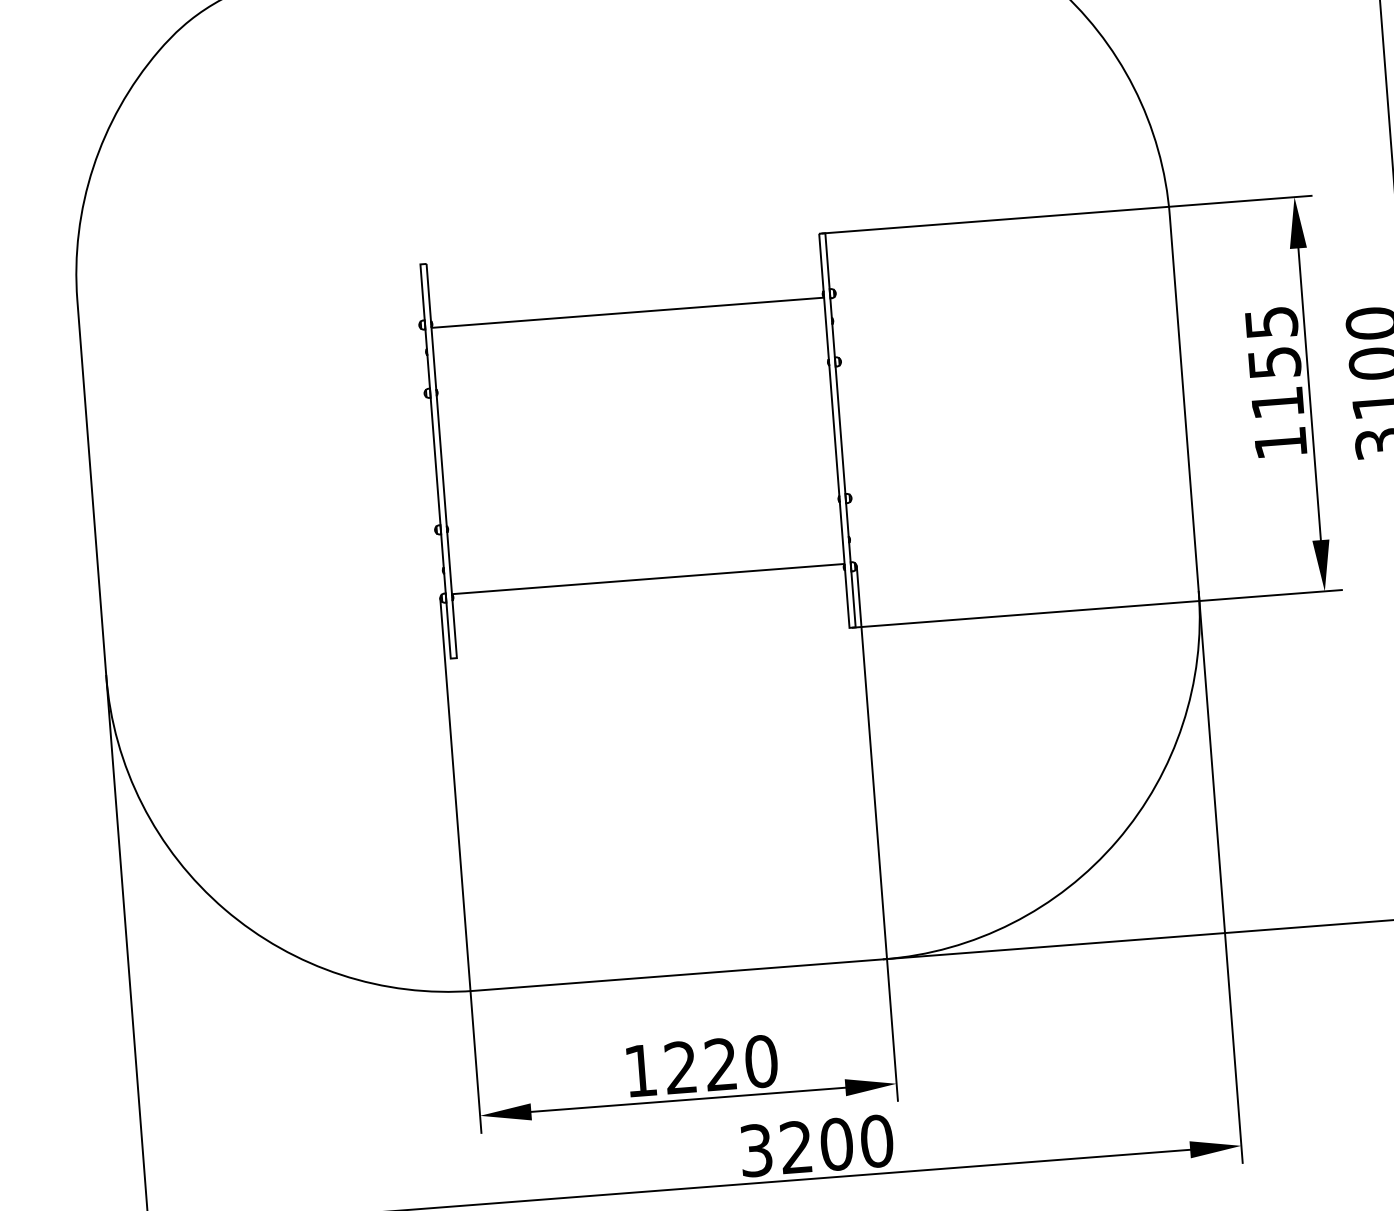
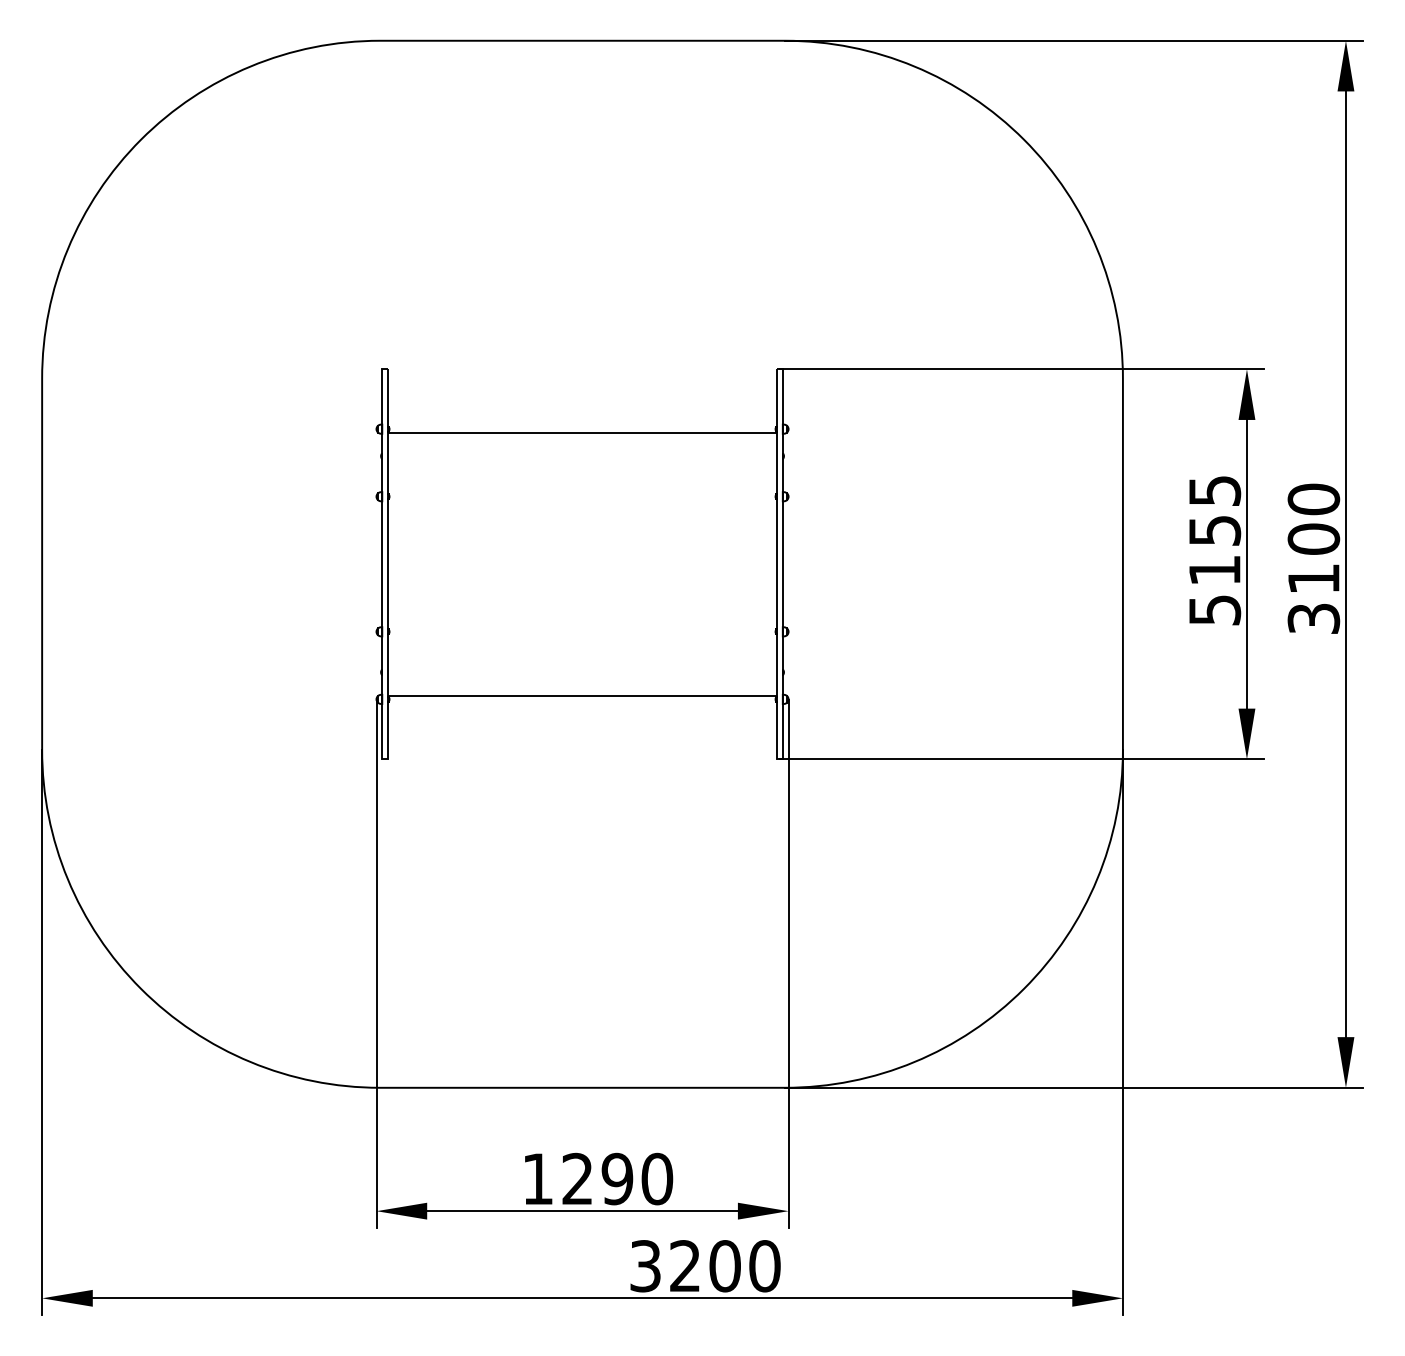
text: (1281, 443) -> (1215, 610), 1155 -> 5155
text: (721, 1065) -> (617, 1179), 1220 -> 1290

